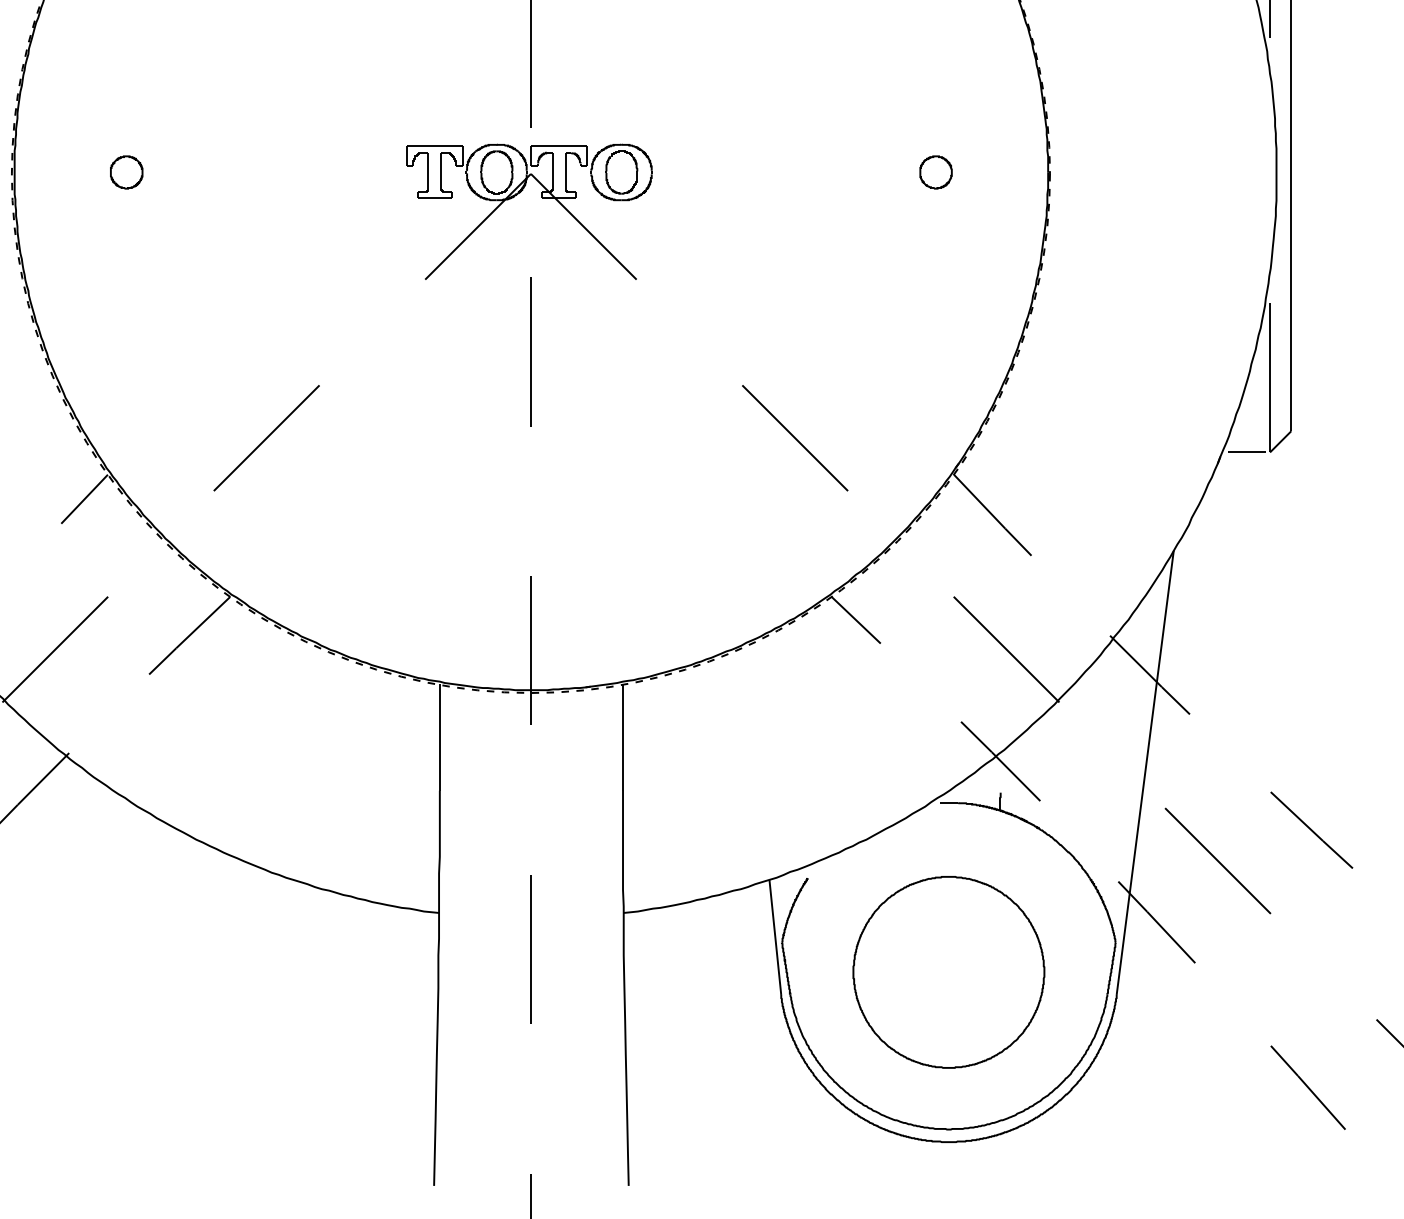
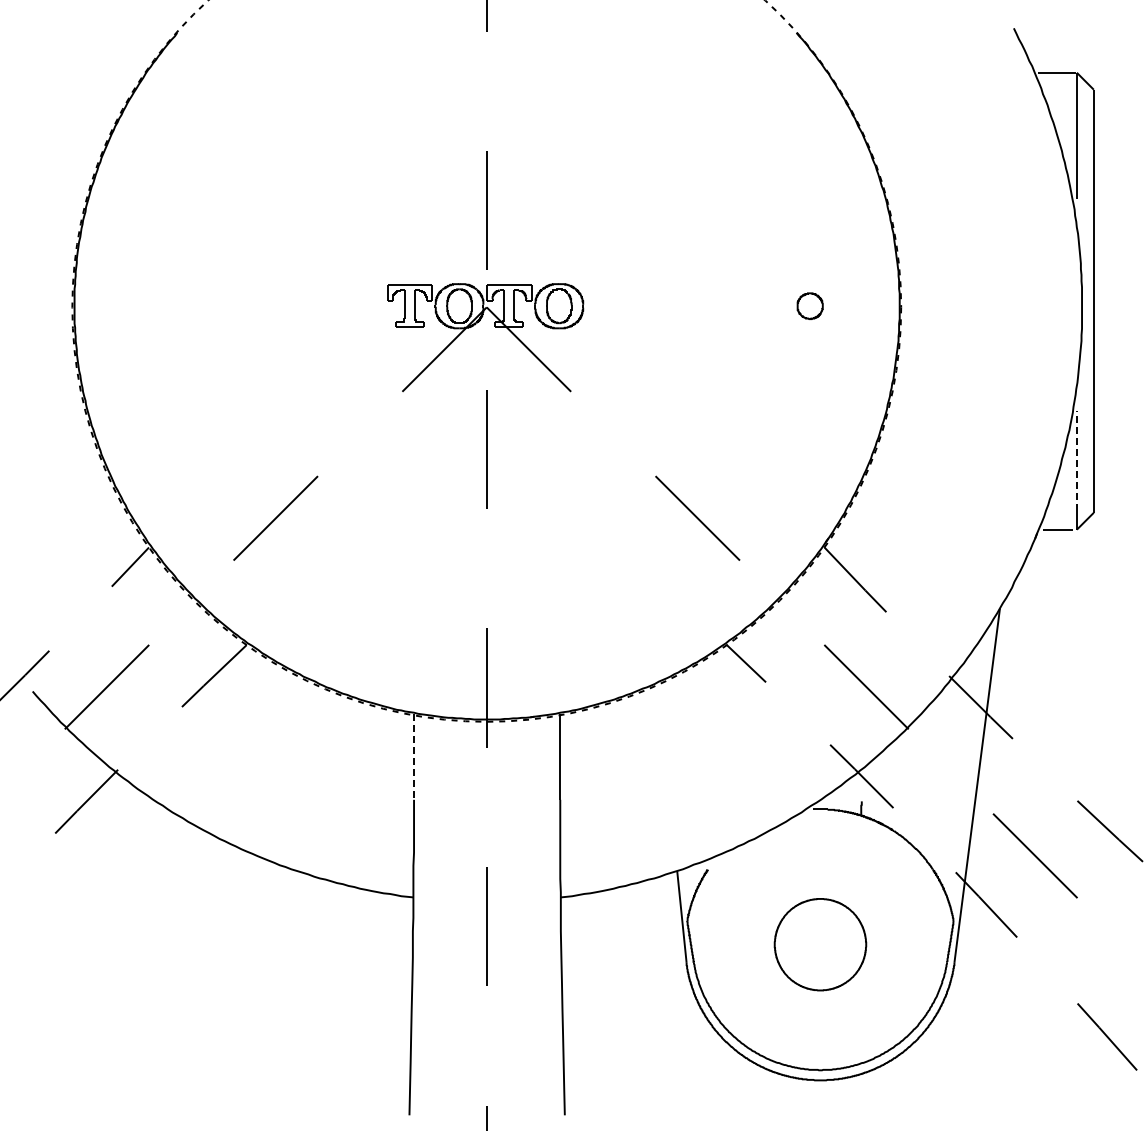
part: (126, 171) -> (163, 305), removed
line: (1269, 365) -> (1076, 460), solid -> dashed
line: (440, 737) -> (414, 757), solid -> dashed
part: (948, 971) -> (820, 944), size x0.6

